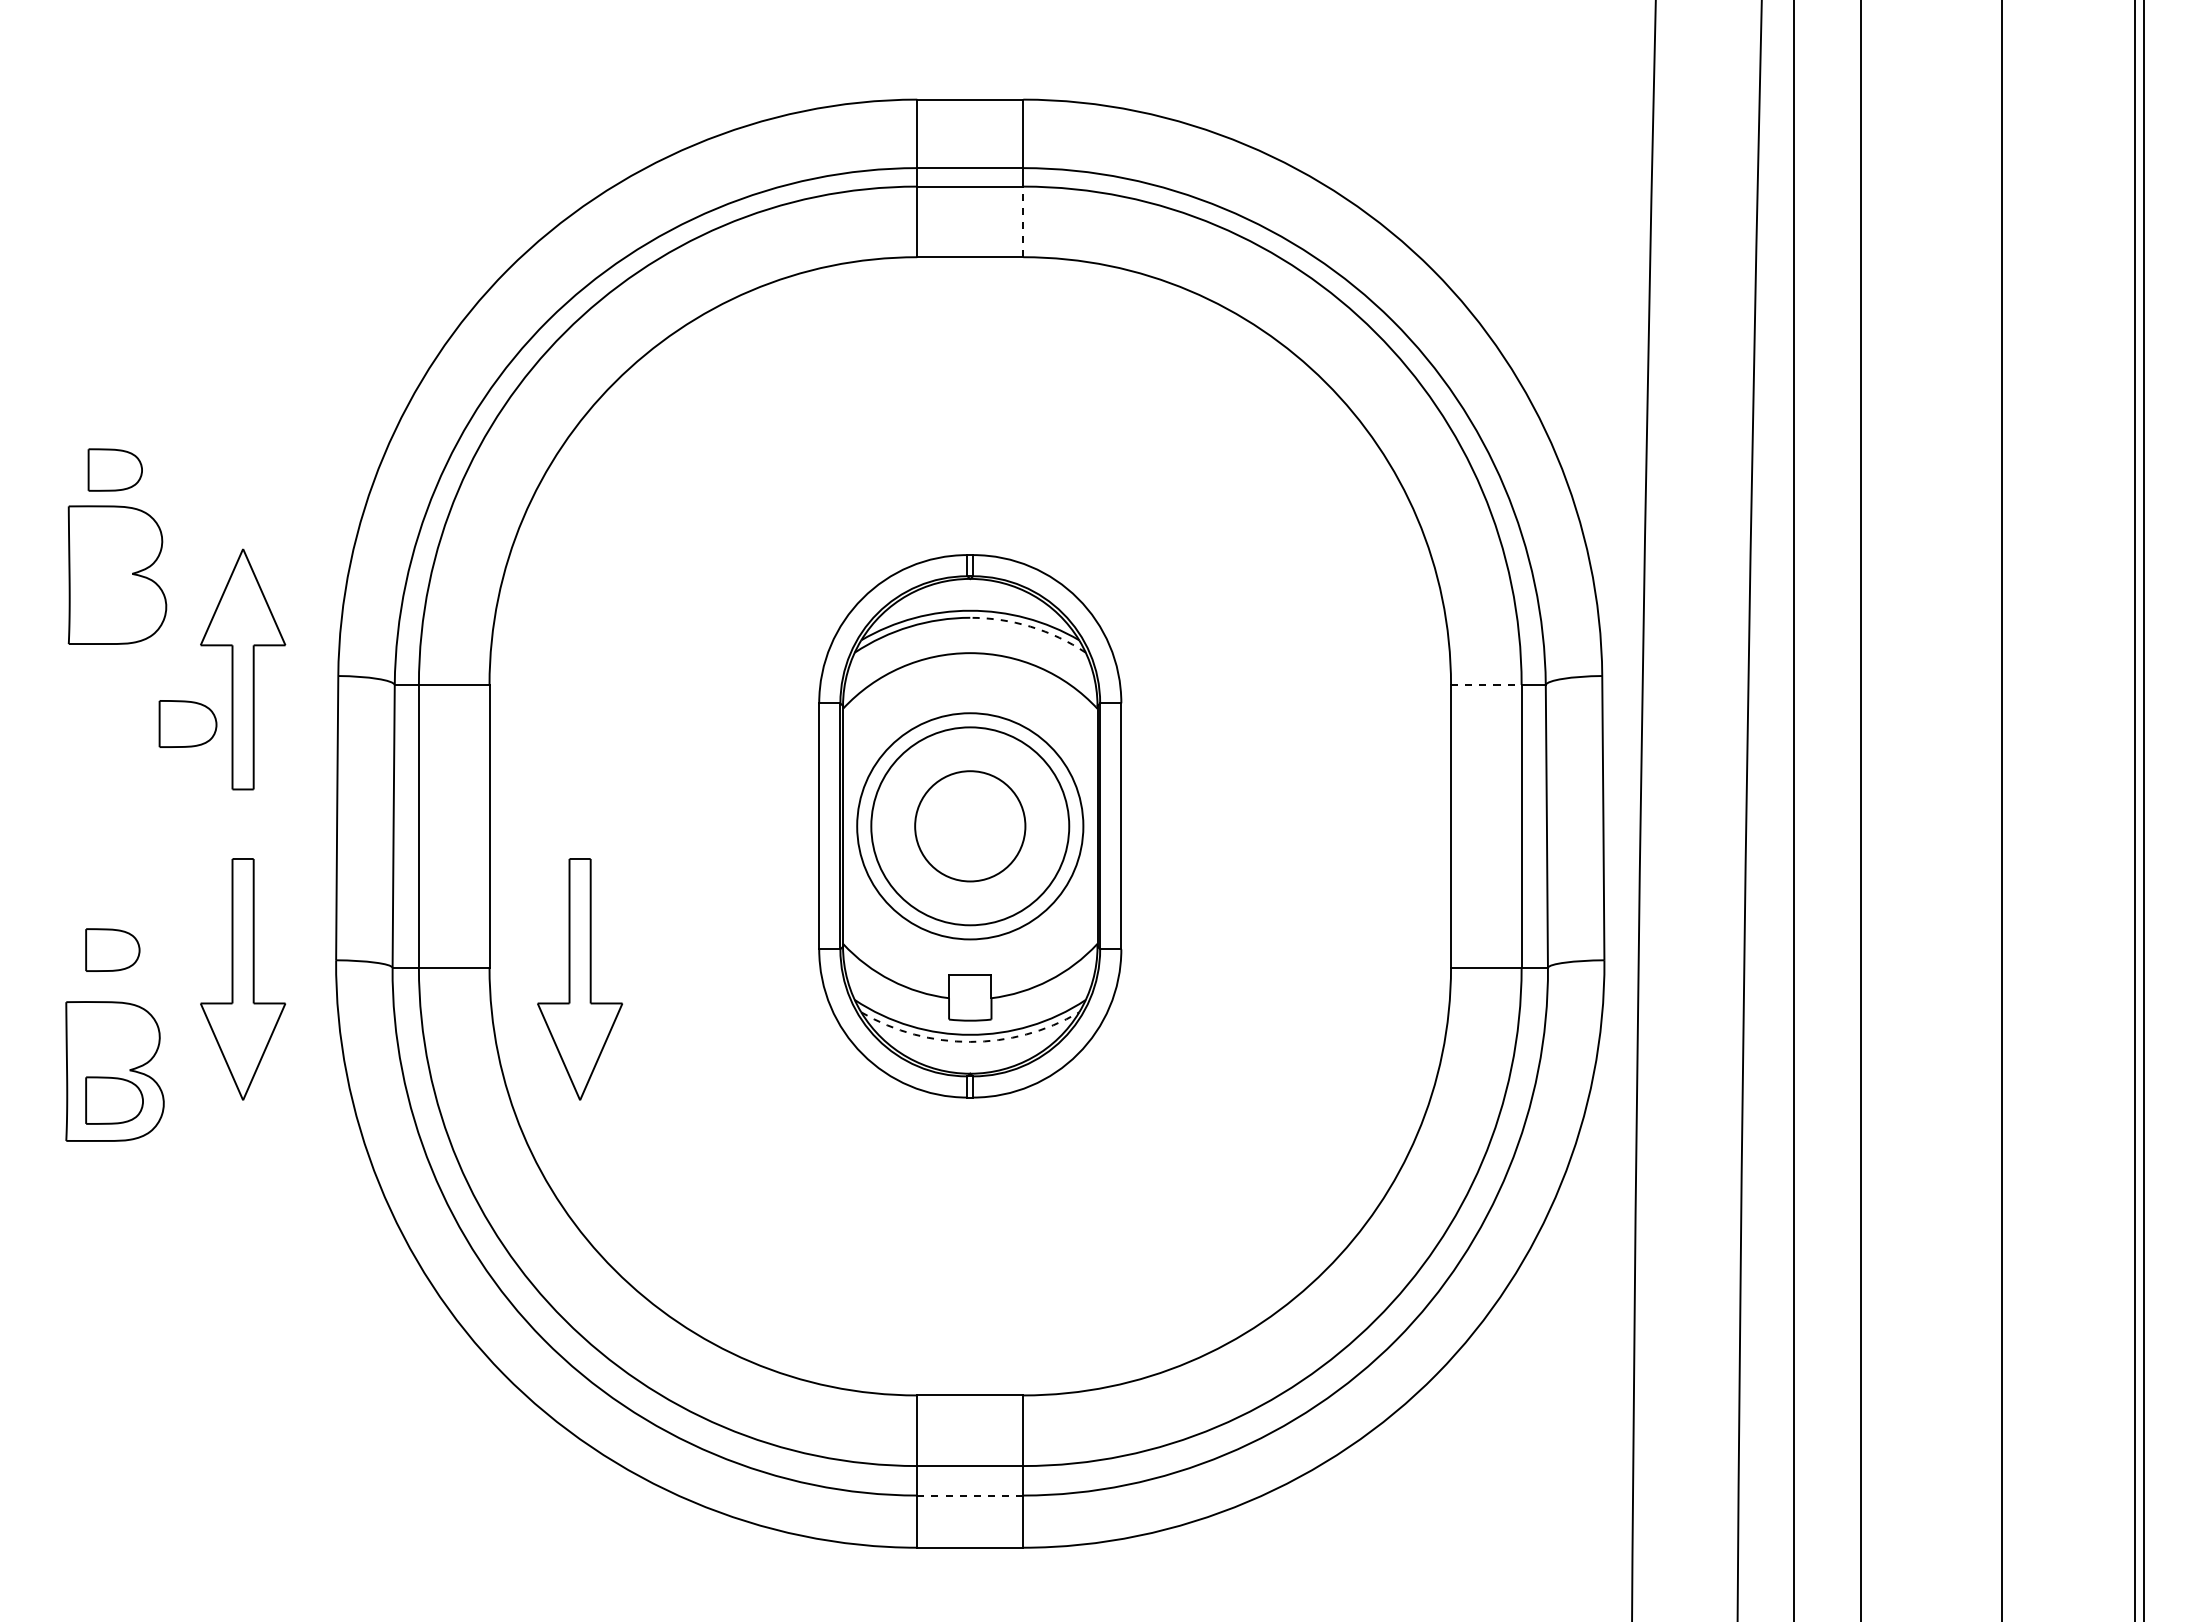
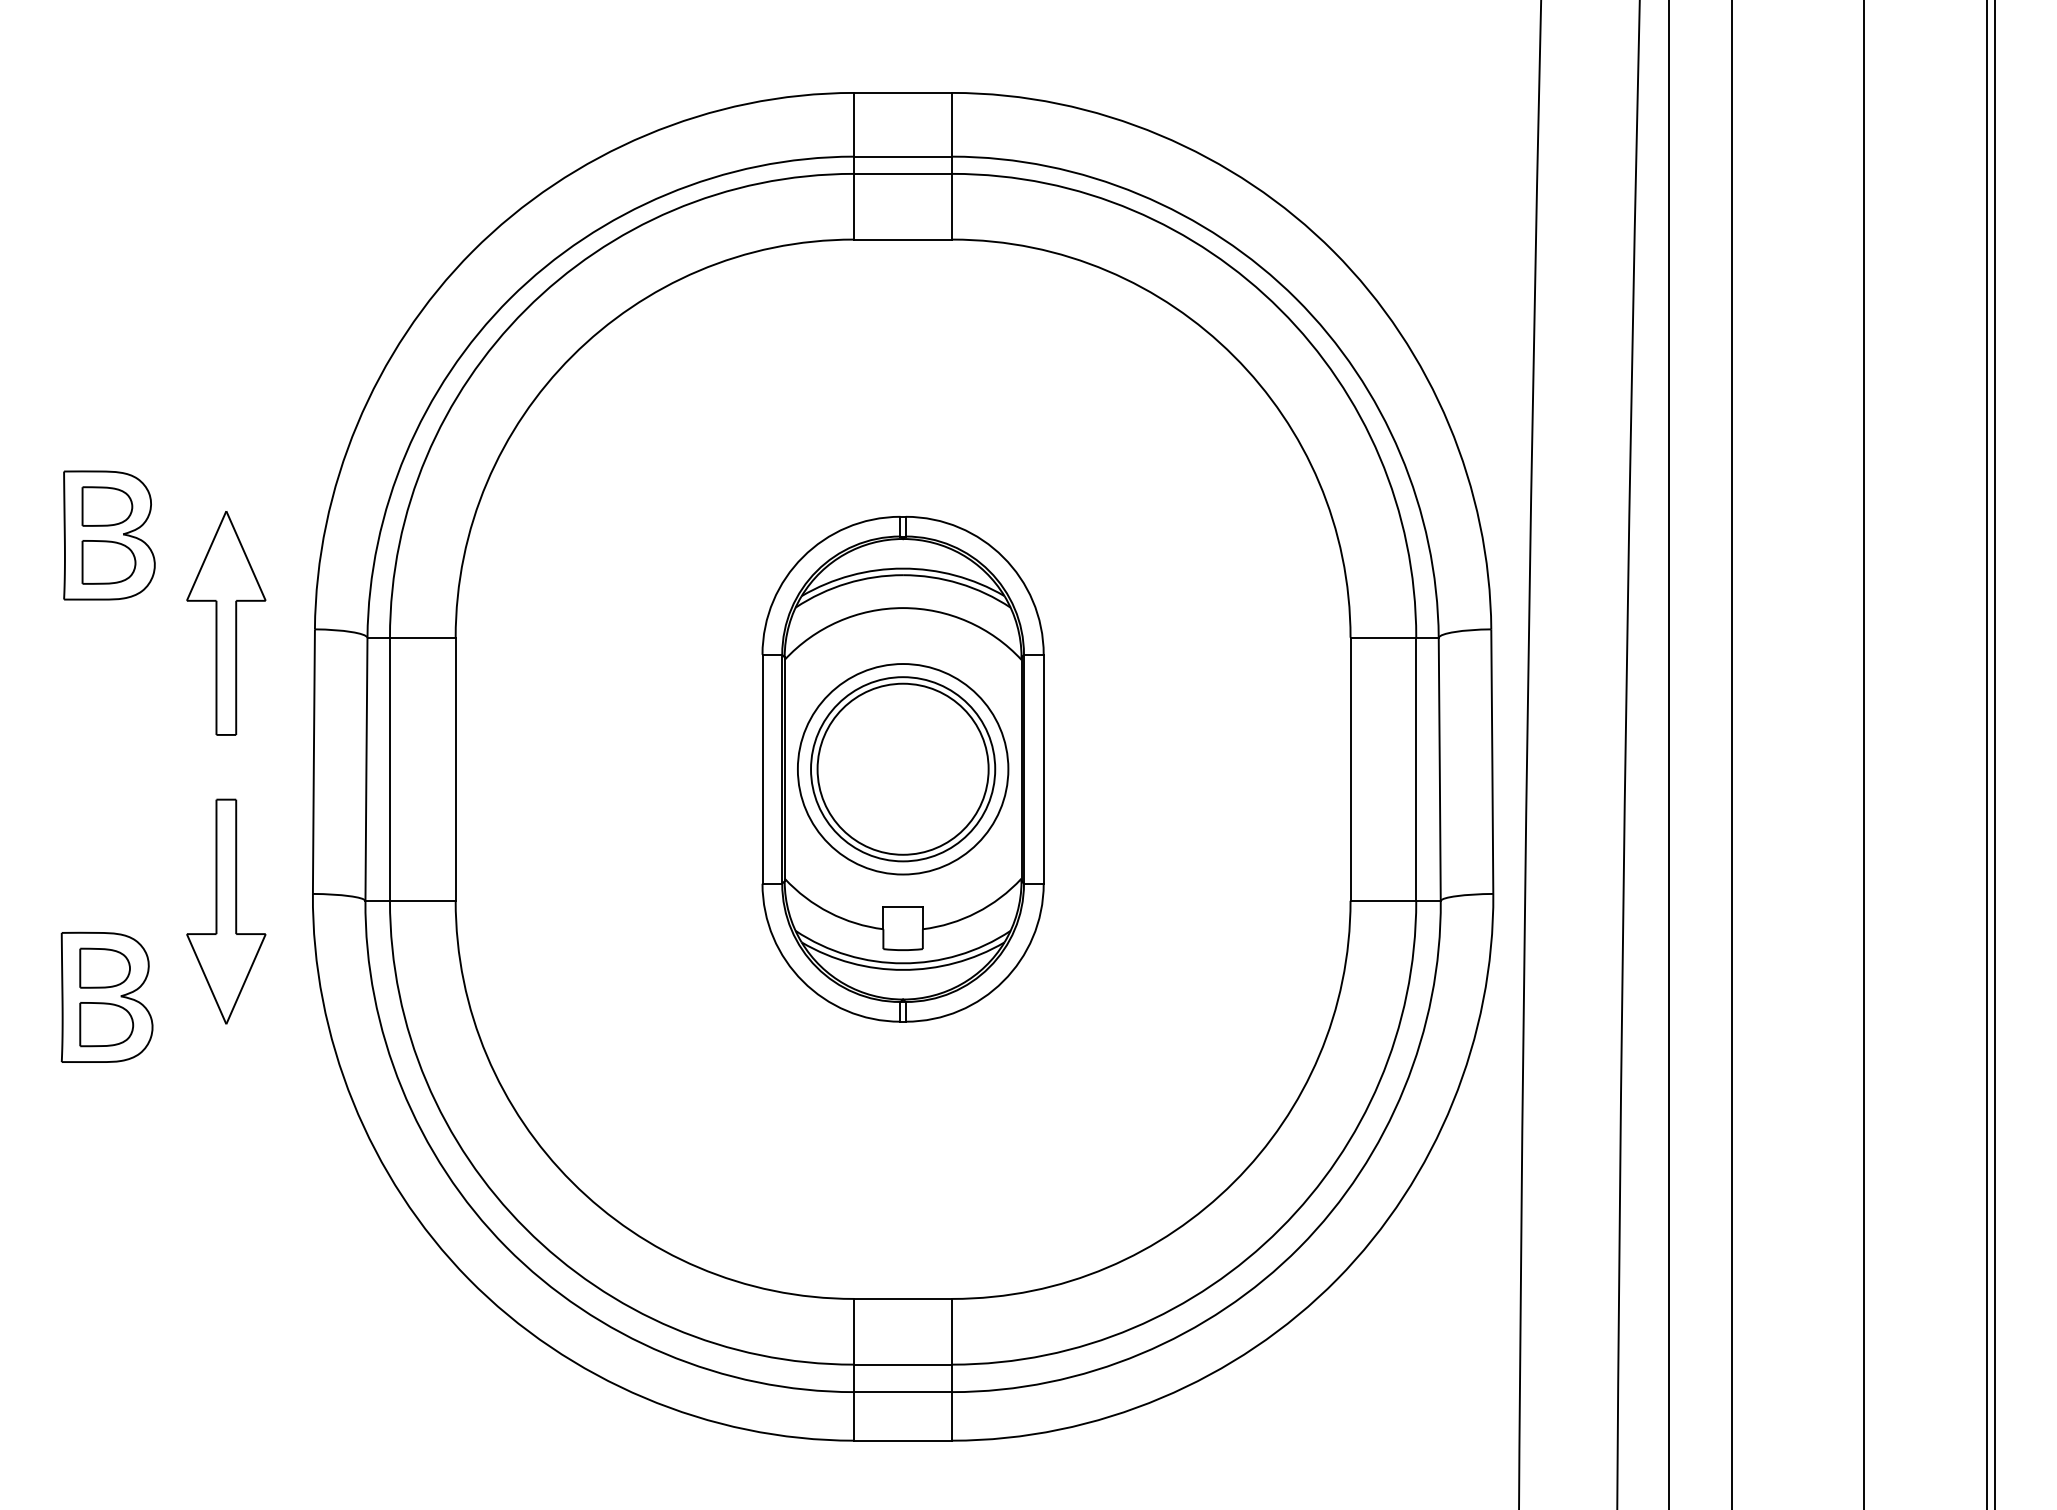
line: (1023, 221) -> (952, 206), dashed -> solid
part: (114, 469) -> (106, 506), moved
arc: (1030, 626) -> (959, 583), dashed -> solid
line: (1486, 684) -> (1383, 637), dashed -> solid
part: (187, 723) -> (108, 561), moved
circle: (970, 826) -> (903, 769), size x1.67
part: (112, 949) -> (104, 967), moved
part: (579, 979) -> (539, 911), removed
arc: (970, 1041) -> (903, 969), dashed -> solid
line: (970, 1495) -> (903, 1392), dashed -> solid

